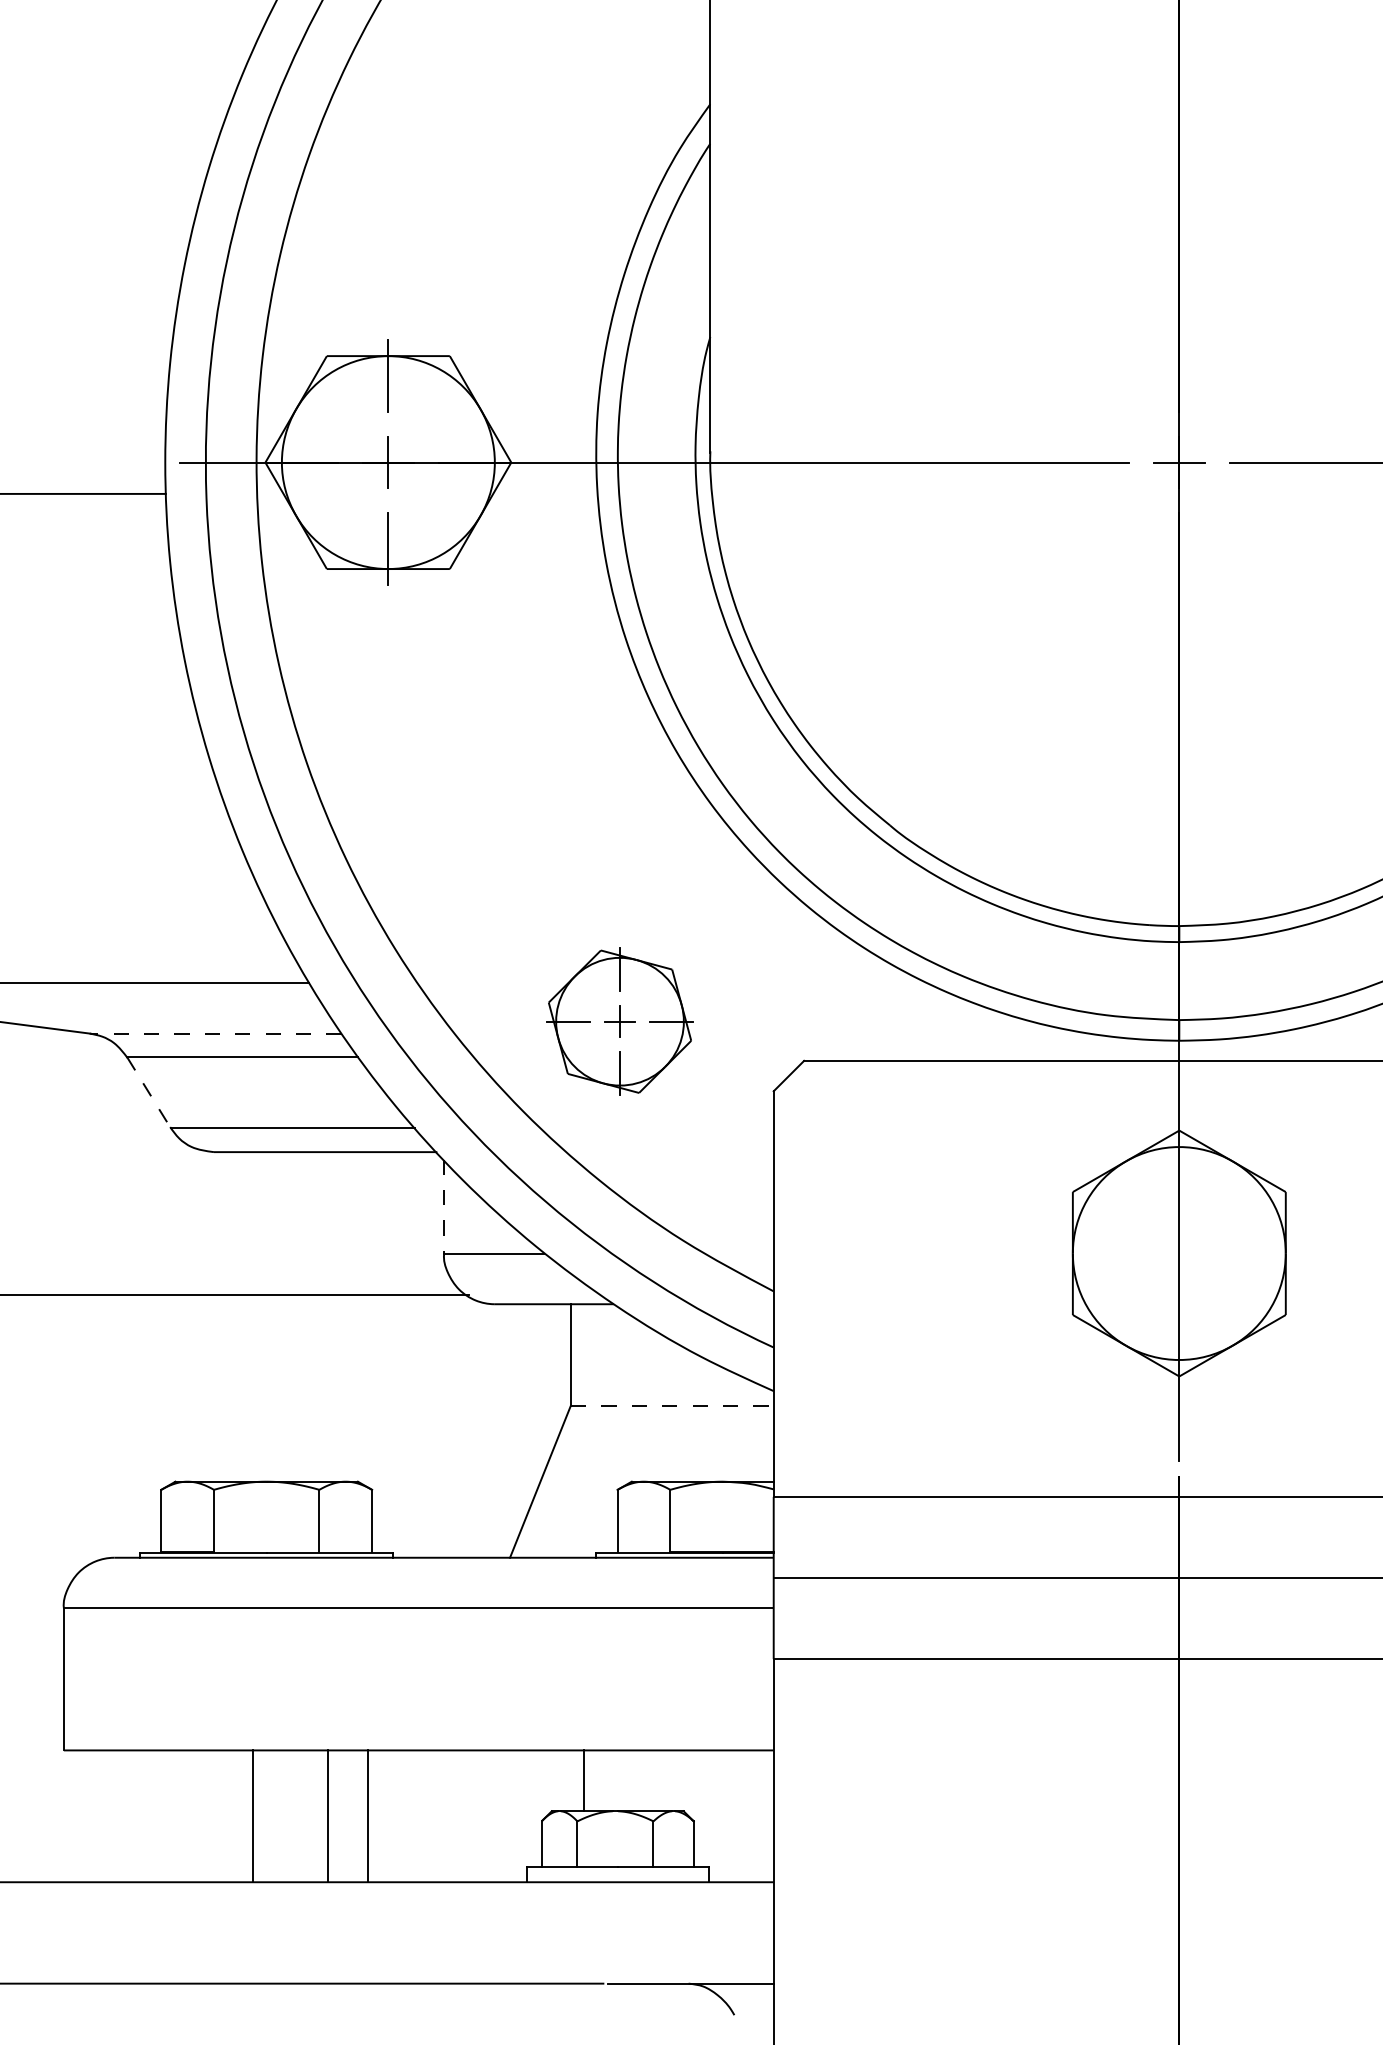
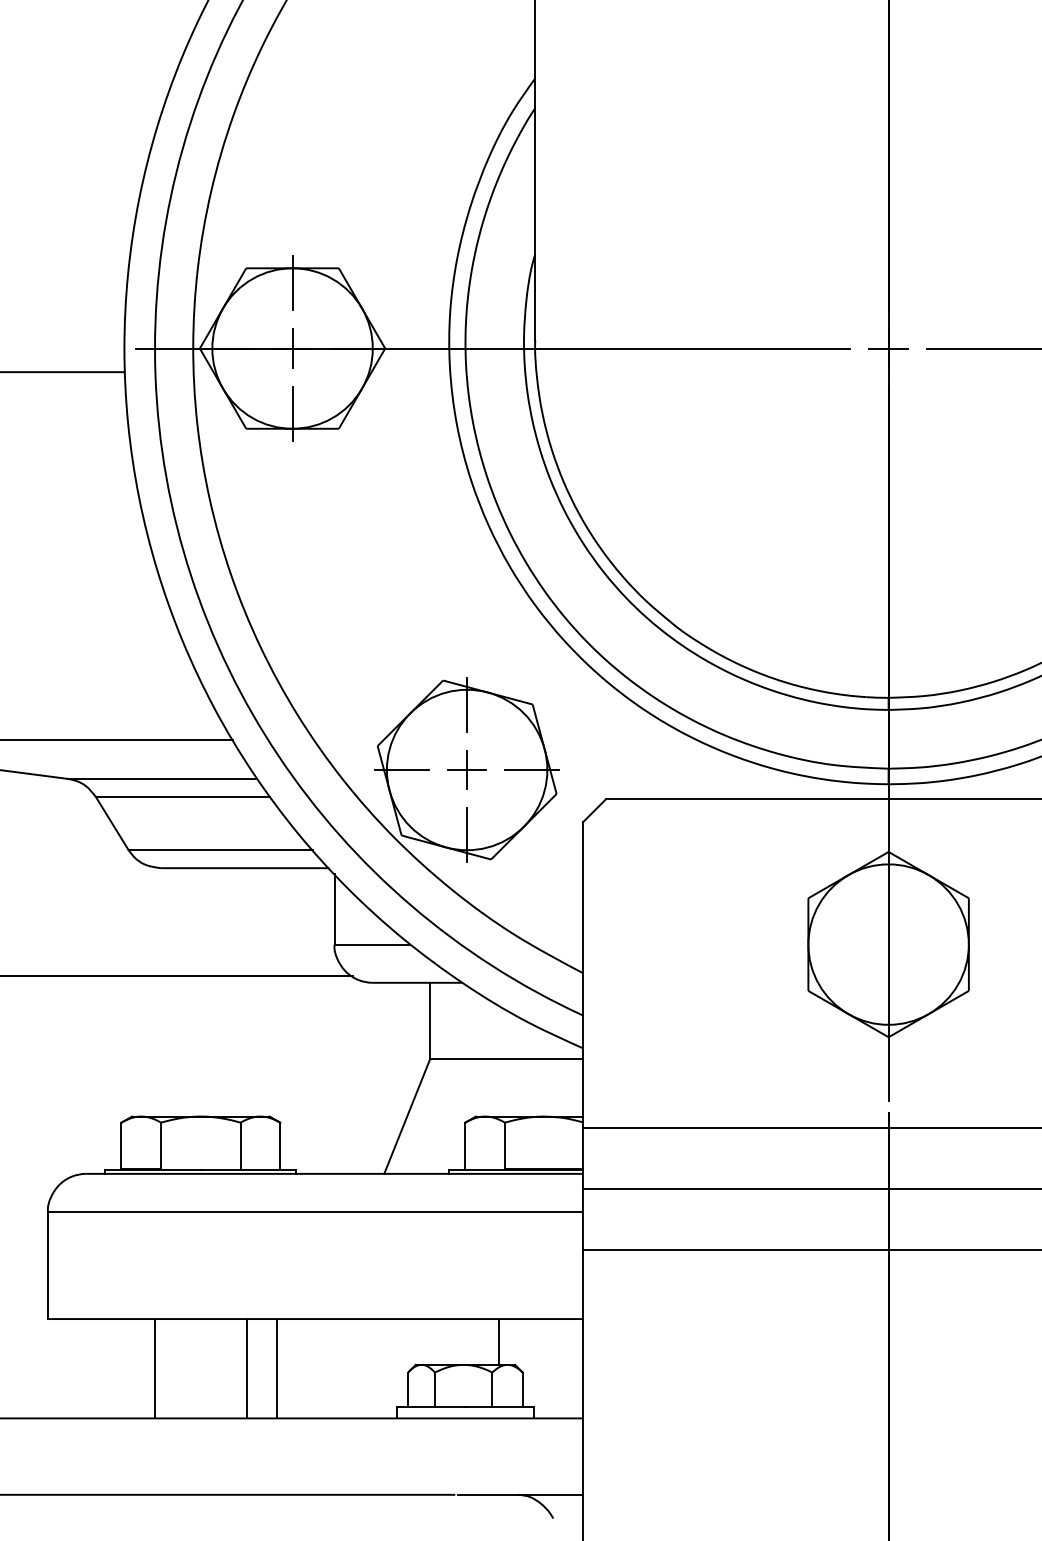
part: (619, 1021) -> (466, 769), size x1.67
line: (216, 1033) -> (163, 778), dashed -> solid
line: (149, 1093) -> (112, 824), dashed -> solid
line: (444, 1206) -> (334, 909), dashed -> solid
line: (672, 1405) -> (506, 1059), dashed -> solid
line: (584, 1780) -> (499, 1341), moved
line: (252, 1816) -> (154, 1368), moved

